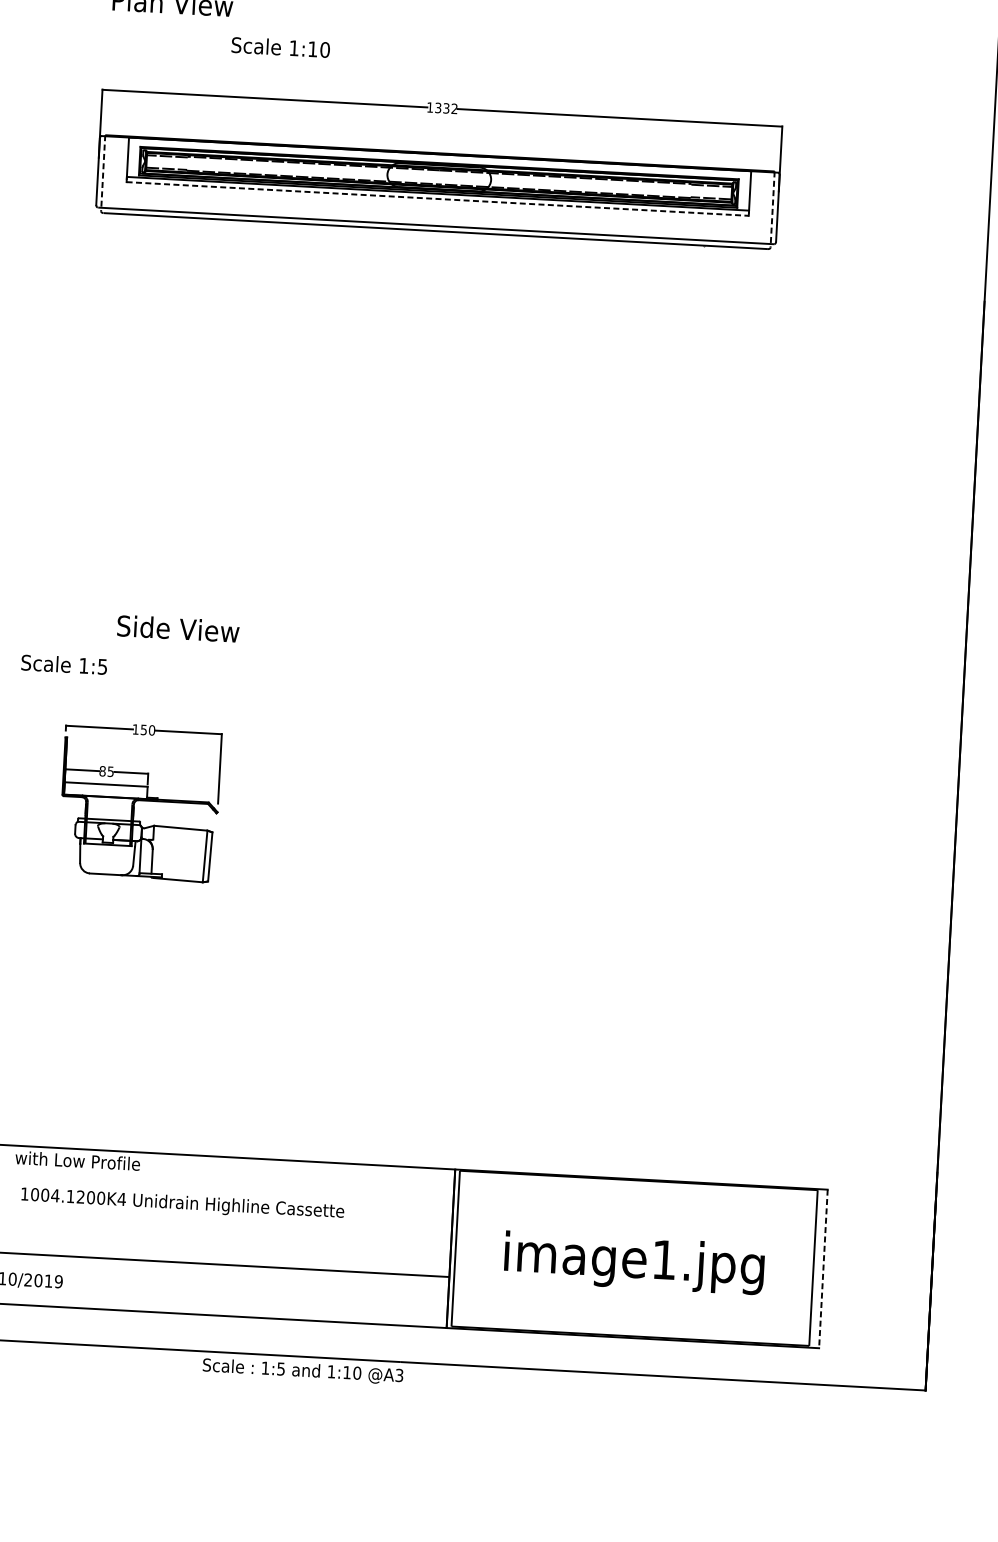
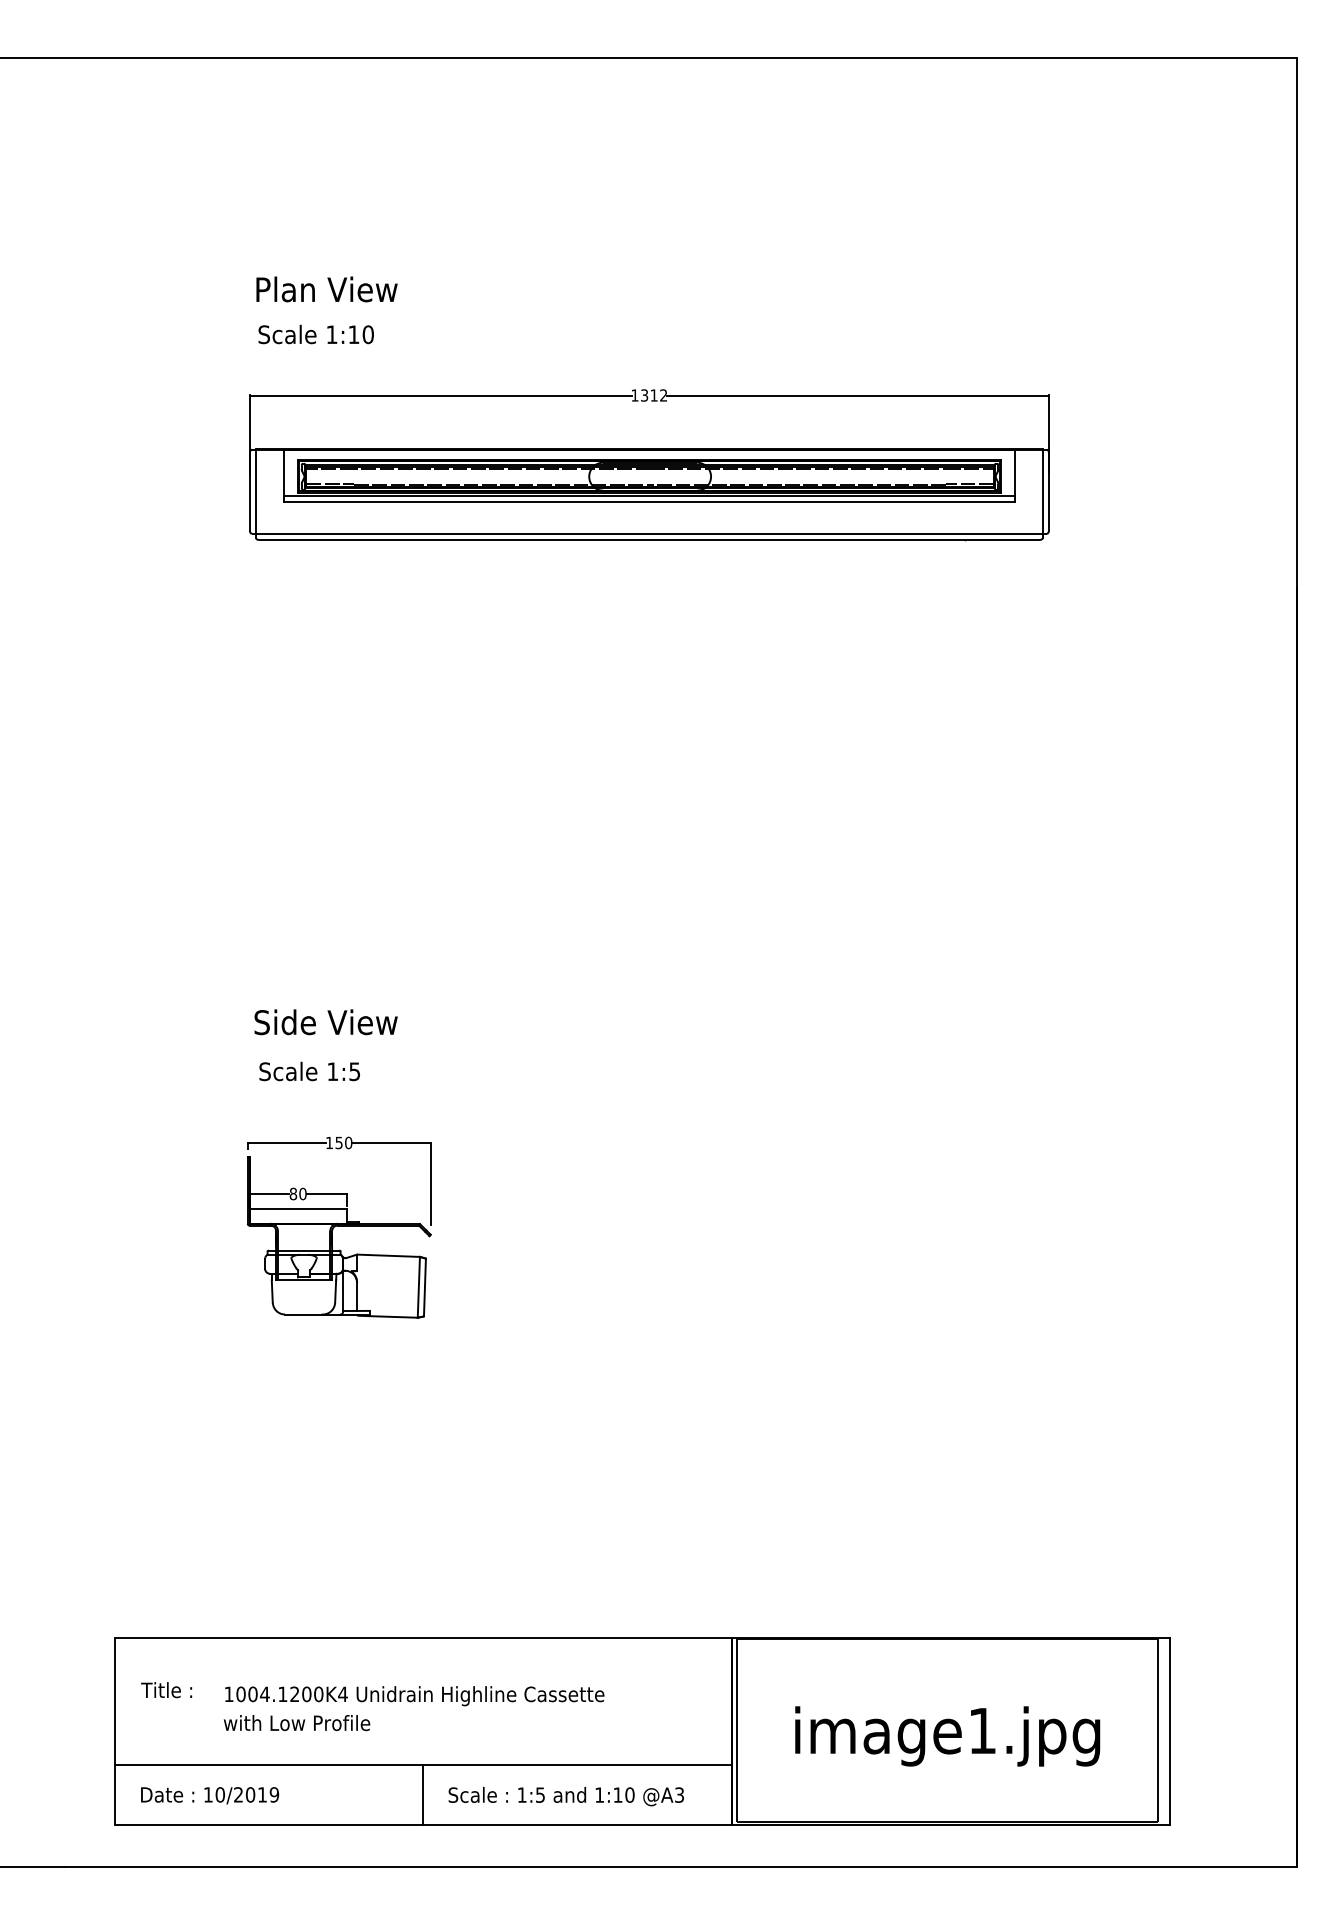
text: (280, 47) -> (315, 334), moved
text: (445, 108) -> (653, 395), 1332 -> 1312
line: (103, 173) -> (256, 493), dashed -> solid
line: (437, 199) -> (649, 502), dashed -> solid
line: (772, 209) -> (1042, 493), dashed -> solid
text: (177, 628) -> (325, 1022), moved
text: (64, 664) -> (309, 1071), moved
text: (110, 771) -> (302, 1193), 85 -> 80
text: (77, 1161) -> (296, 1723), moved
line: (823, 1269) -> (1169, 1731), dashed -> solid
line: (185, 1288) -> (423, 1794), added
text: (302, 1371) -> (565, 1796), moved

